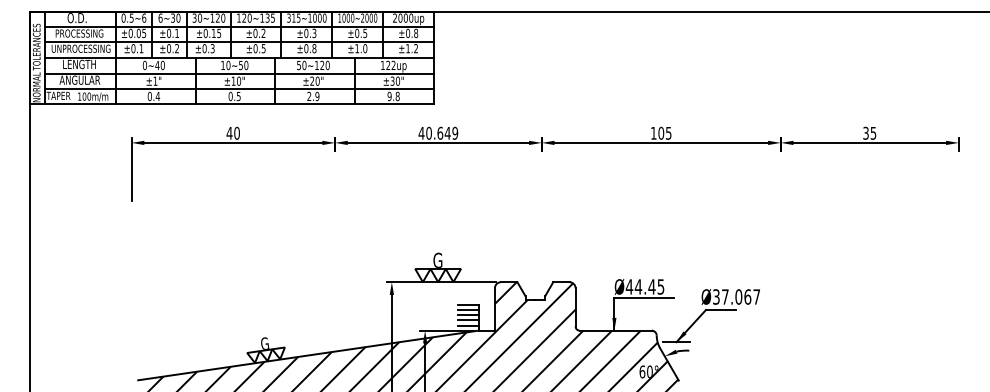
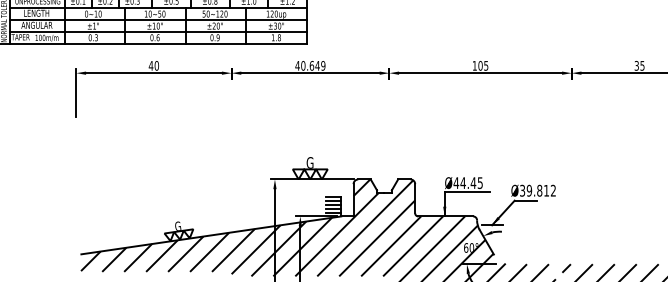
text: (157, 65) -> (96, 14), 0~40 -> 0~10
text: (393, 65) -> (276, 14), 122up -> 120up
text: (157, 96) -> (96, 37), 0.4 -> 0.3
text: (238, 96) -> (157, 37), 0.5 -> 0.6
text: (309, 96) -> (212, 37), 2.9 -> 0.9
text: (389, 96) -> (273, 37), 9.8 -> 1.8
text: (740, 296) -> (541, 190), Ø37.067 -> Ø39.812

